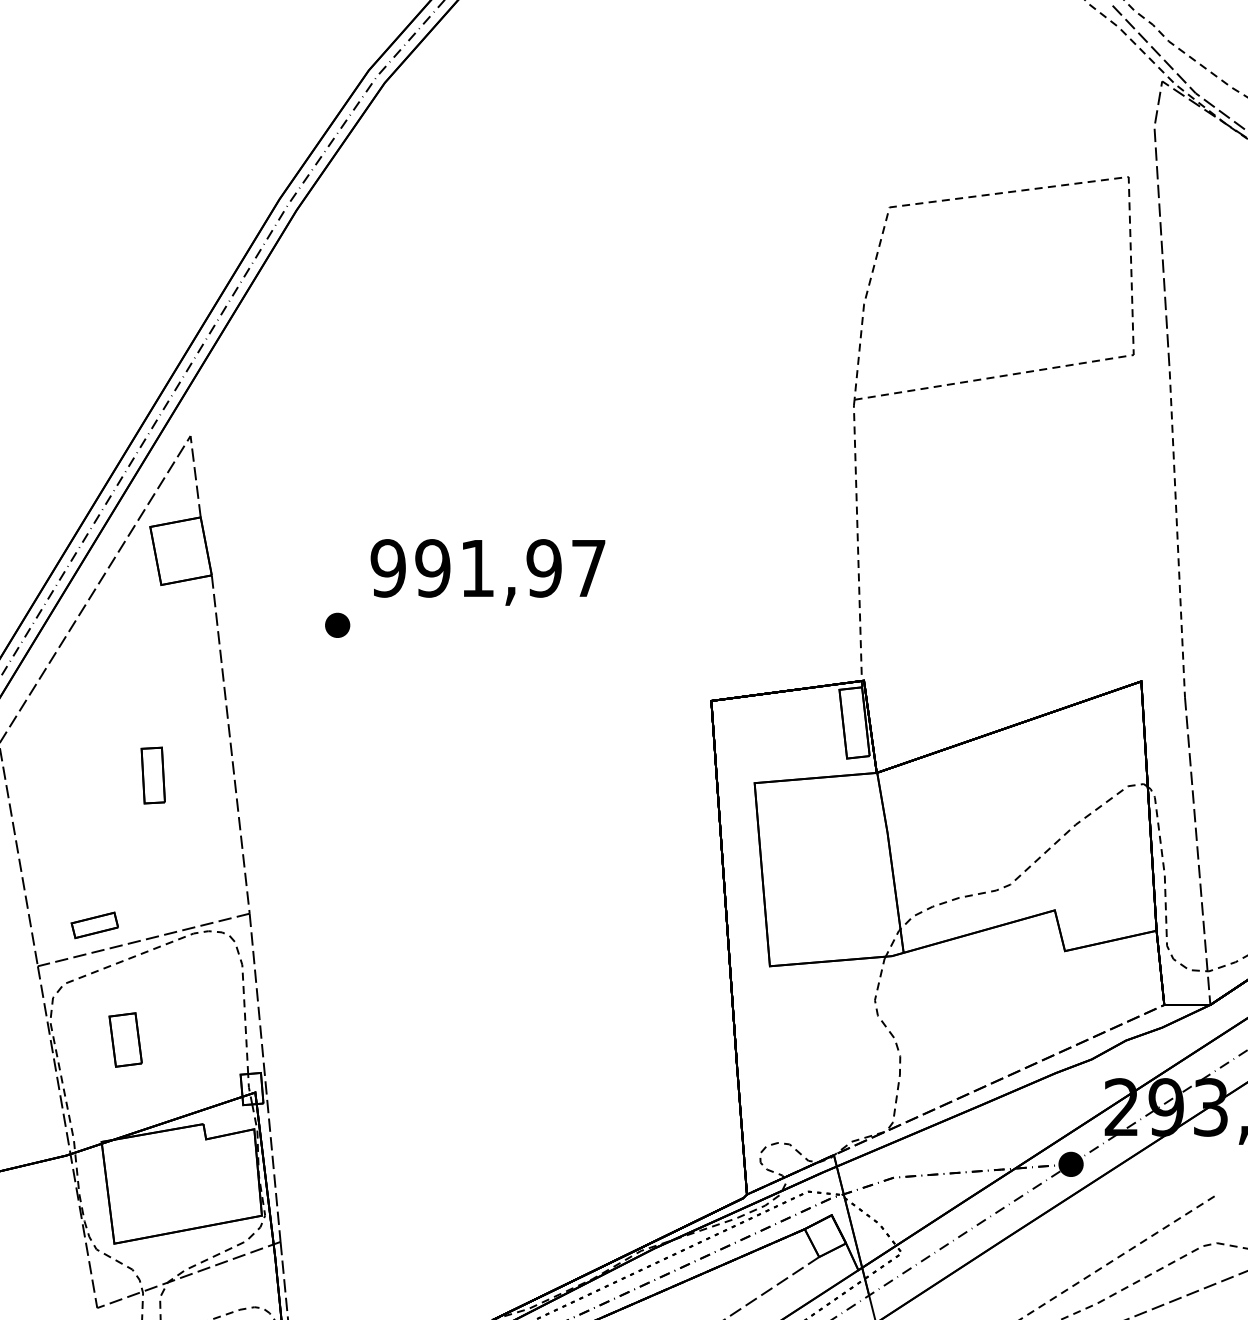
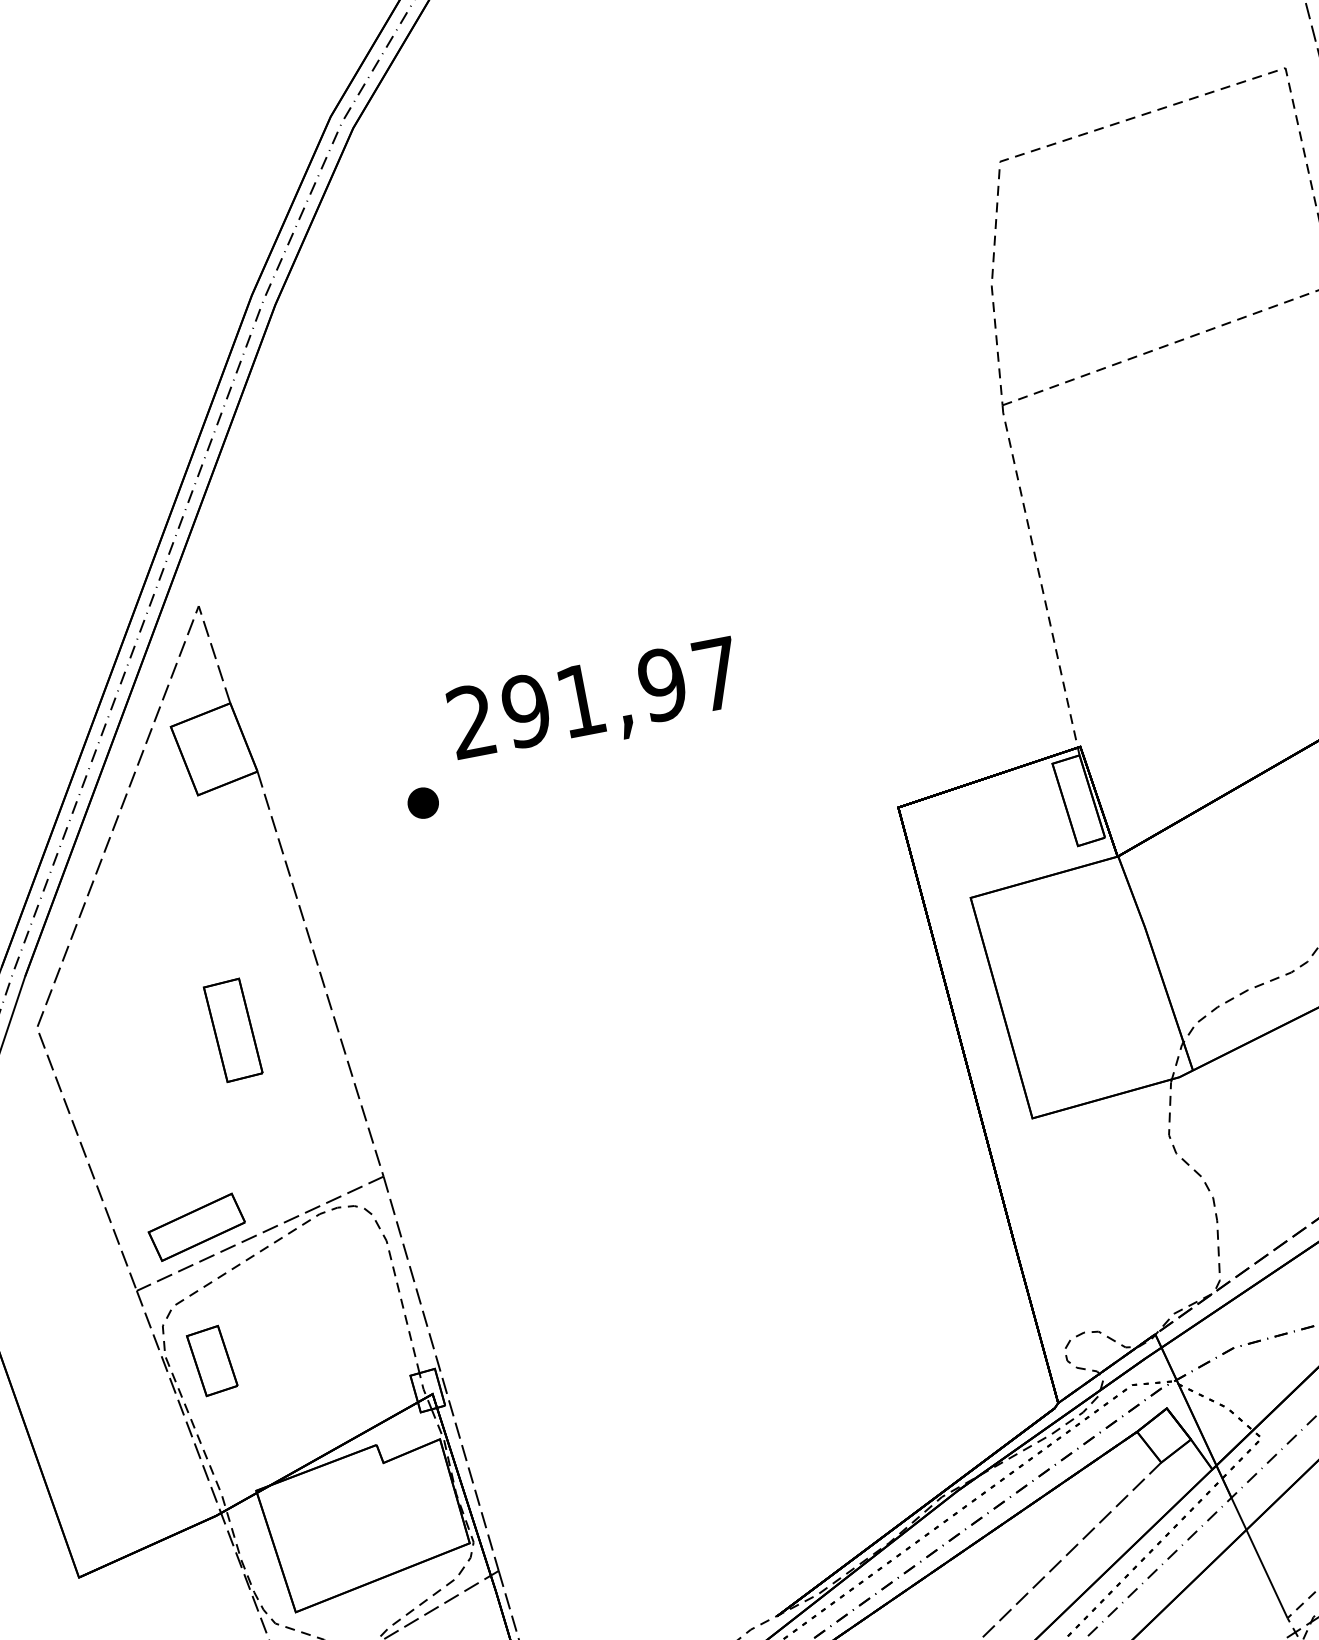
text: (387, 568) -> (470, 721), 991,97 -> 291,97
part: (152, 775) -> (232, 1030), size x1.43
part: (94, 925) -> (196, 1227), size x1.67
part: (125, 1039) -> (211, 1360), moved

